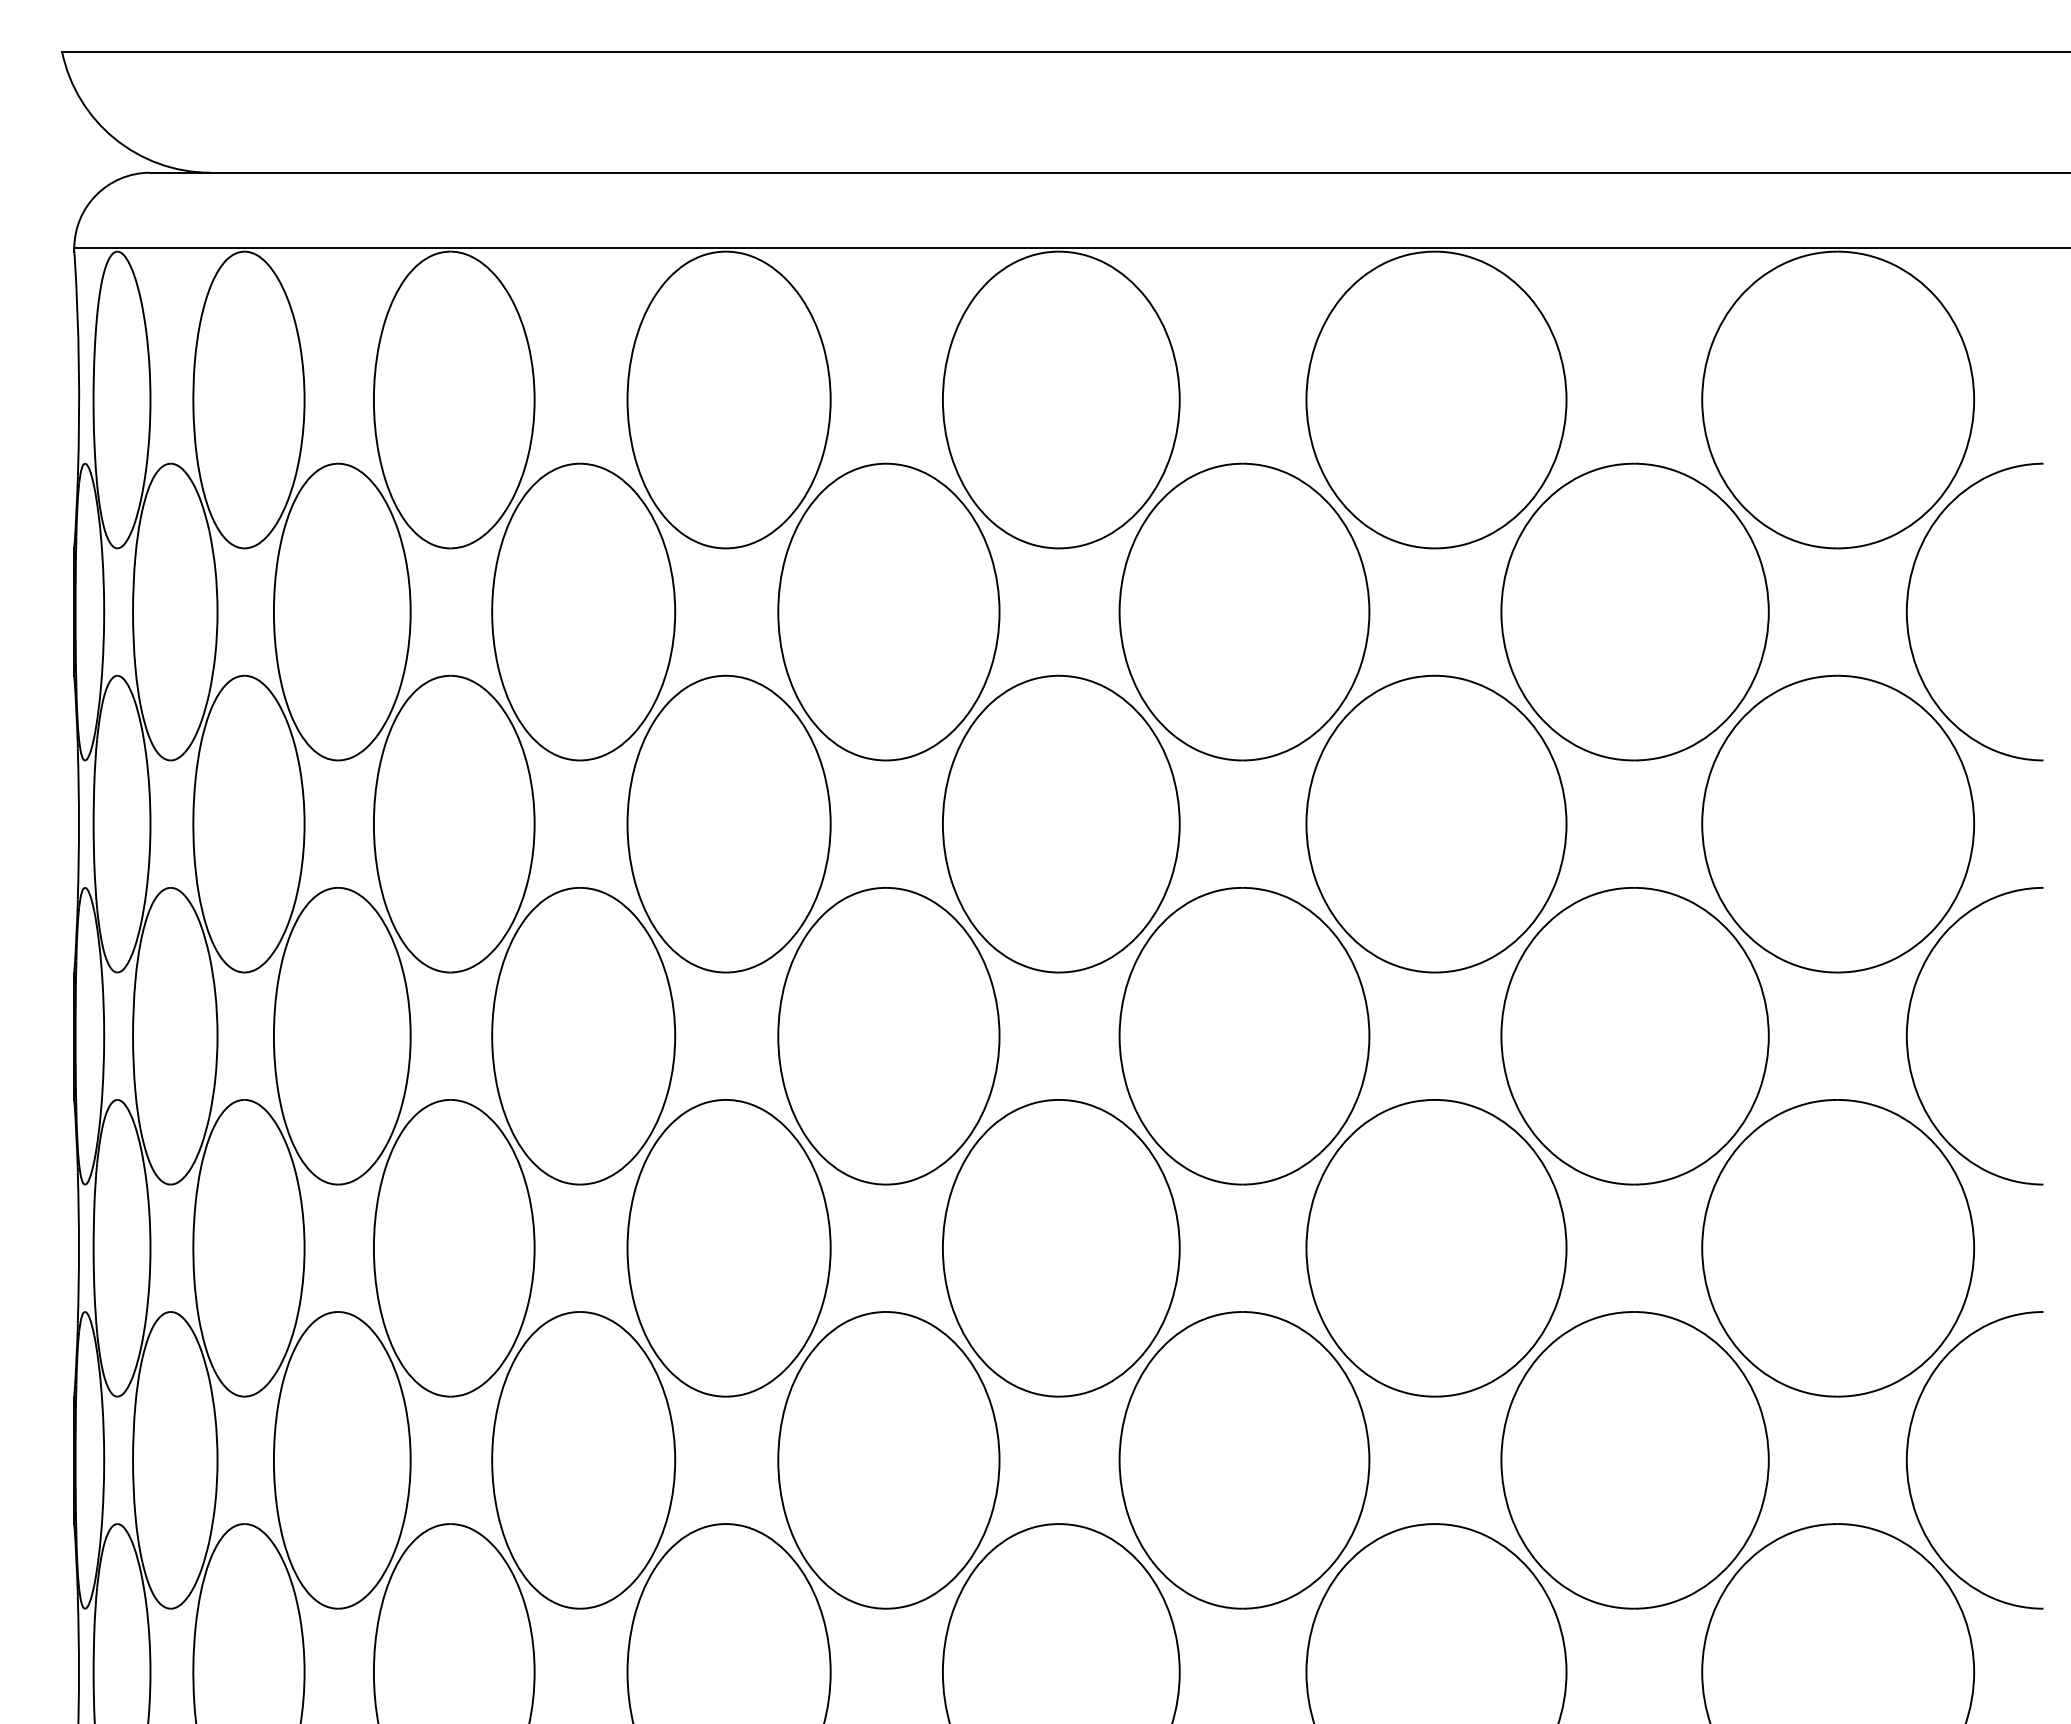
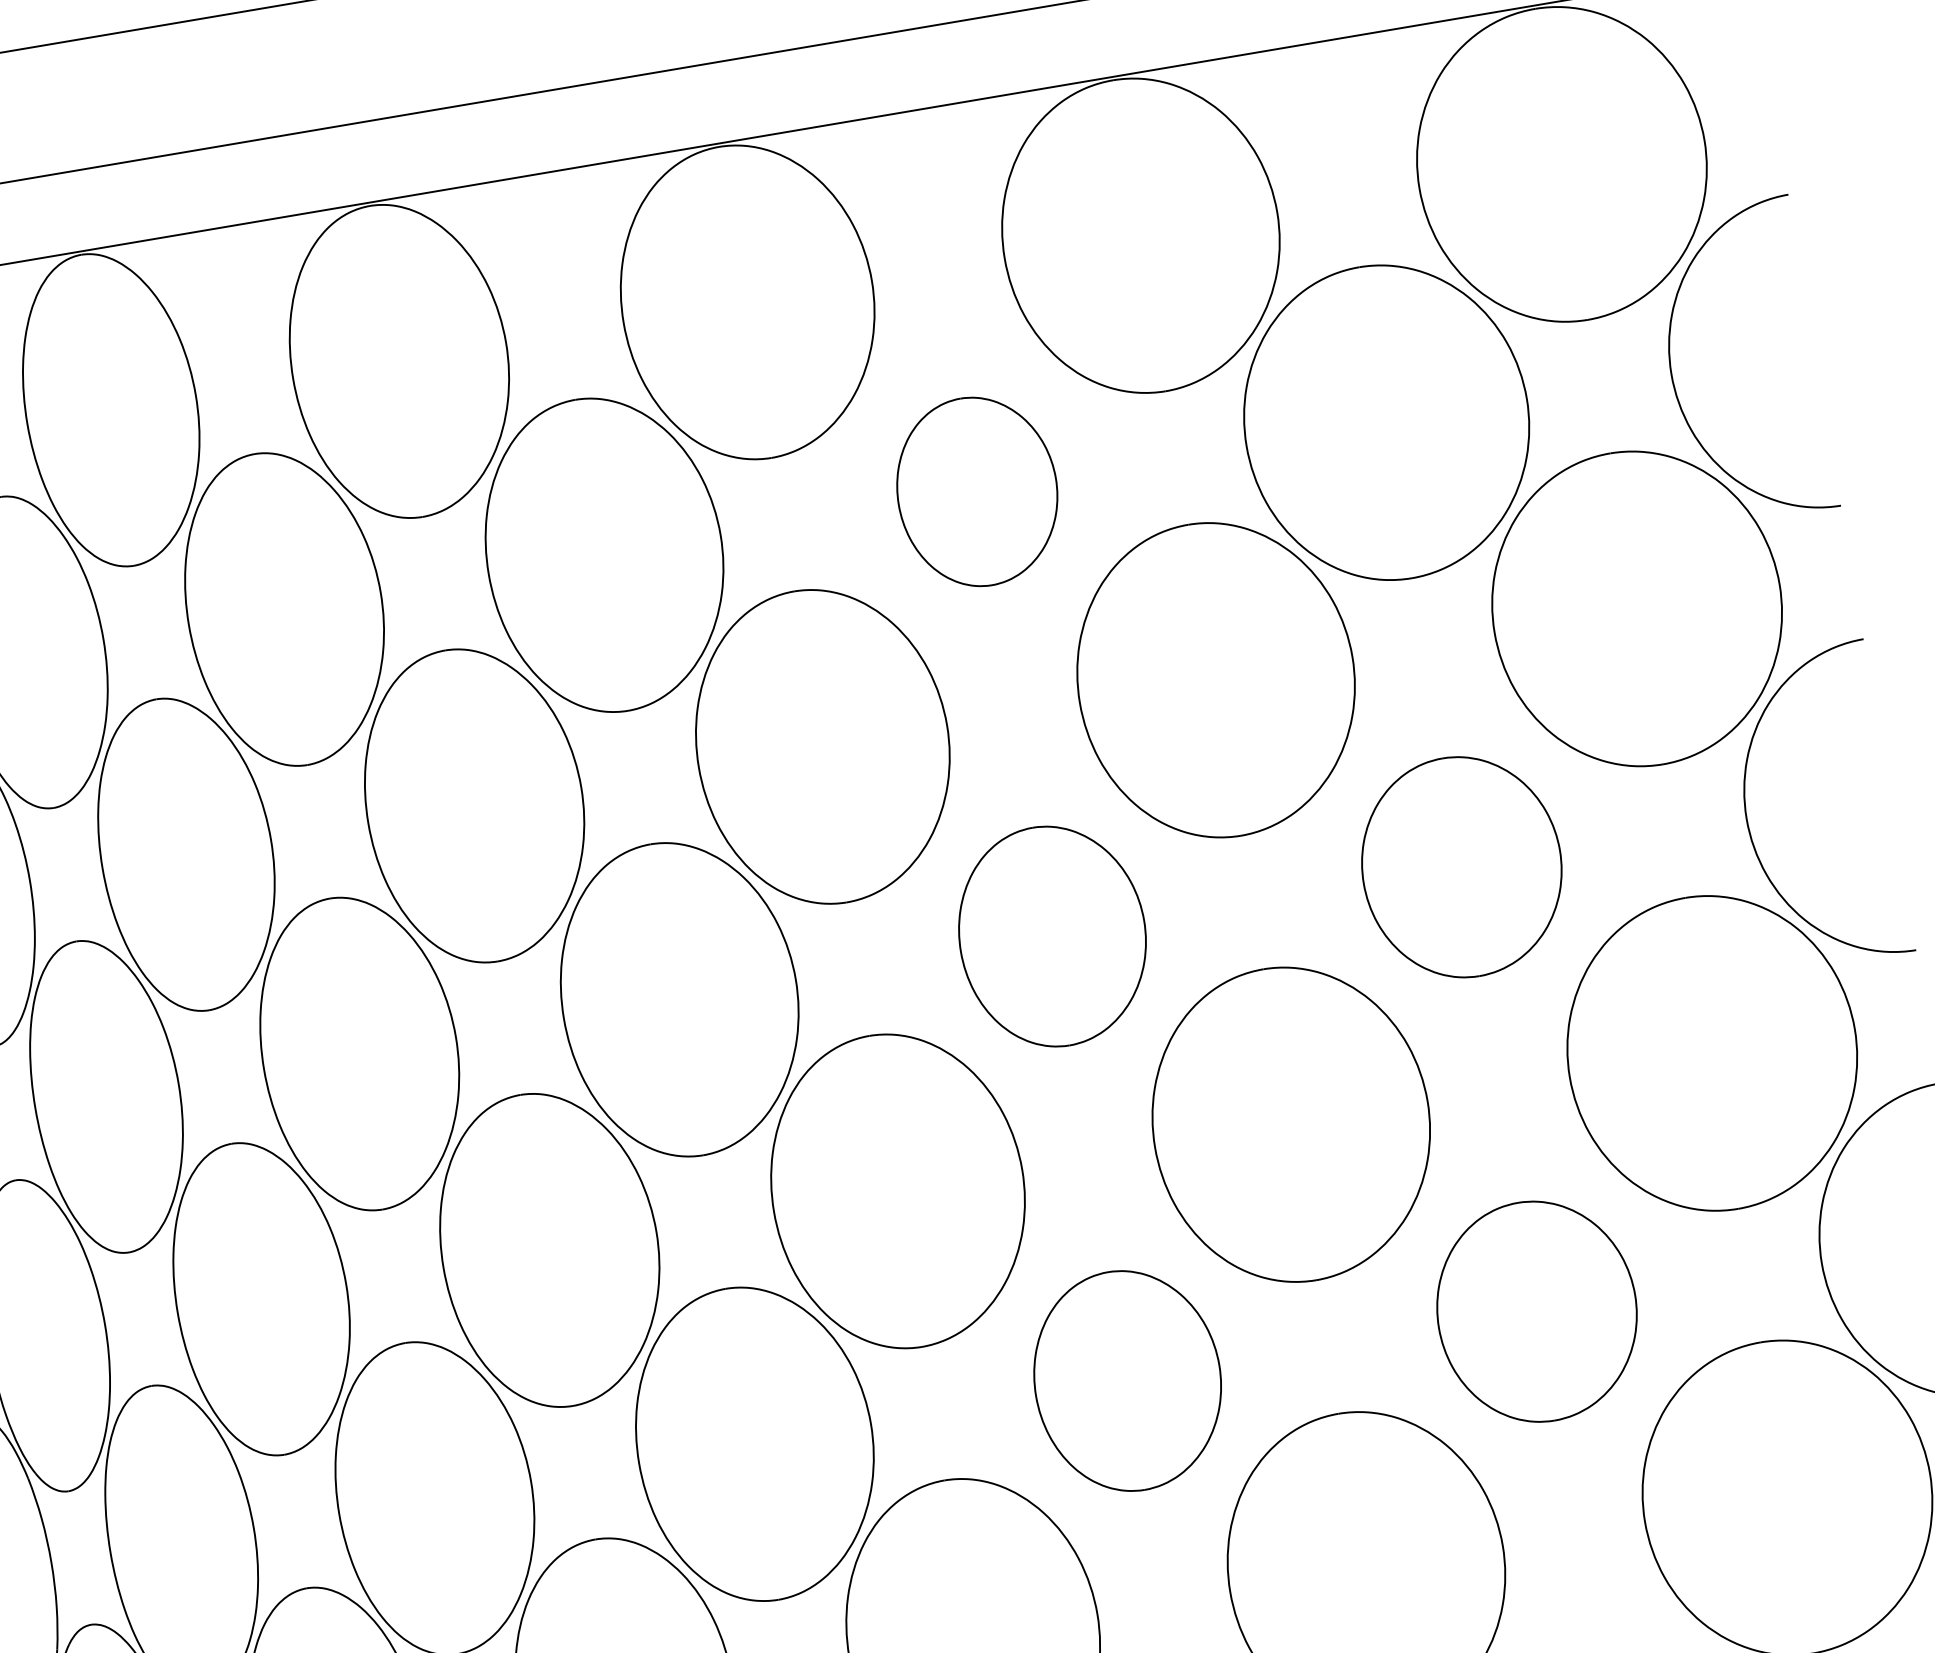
part: (1244, 611) -> (977, 491), size x0.6
part: (1244, 1036) -> (1052, 936), size x0.7
part: (1634, 1036) -> (1461, 867), size x0.7
part: (1244, 1460) -> (1127, 1380), size x0.7
part: (1634, 1460) -> (1536, 1311), size x0.7

